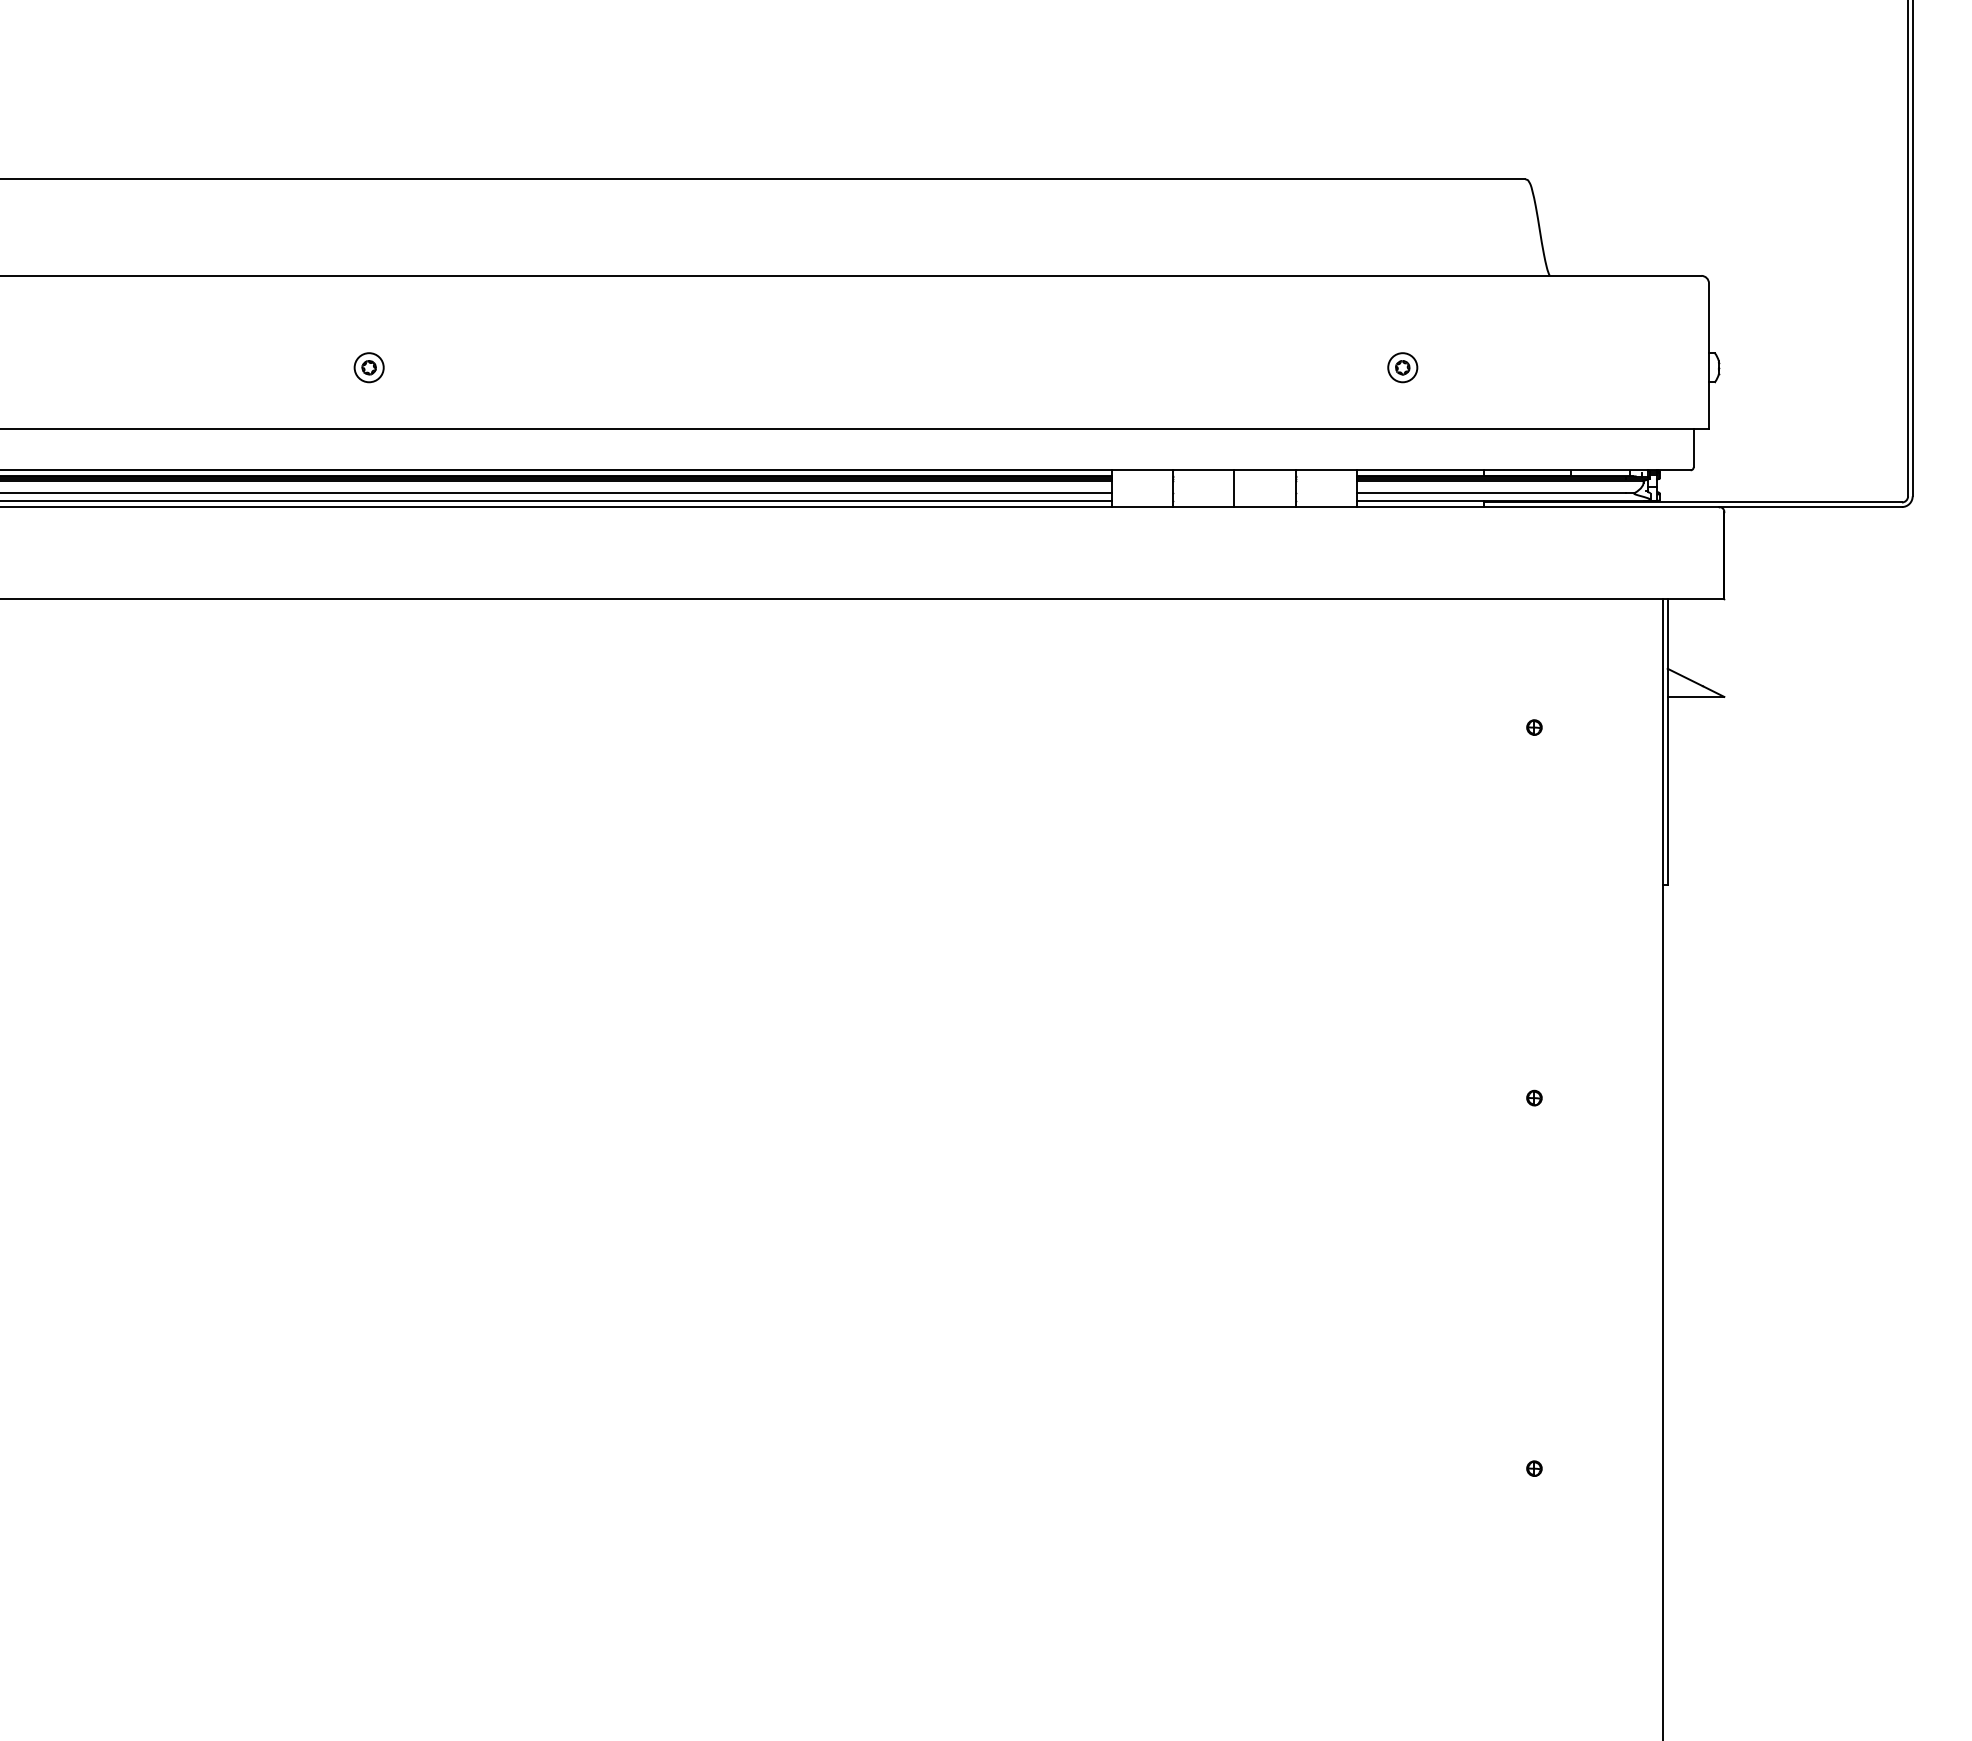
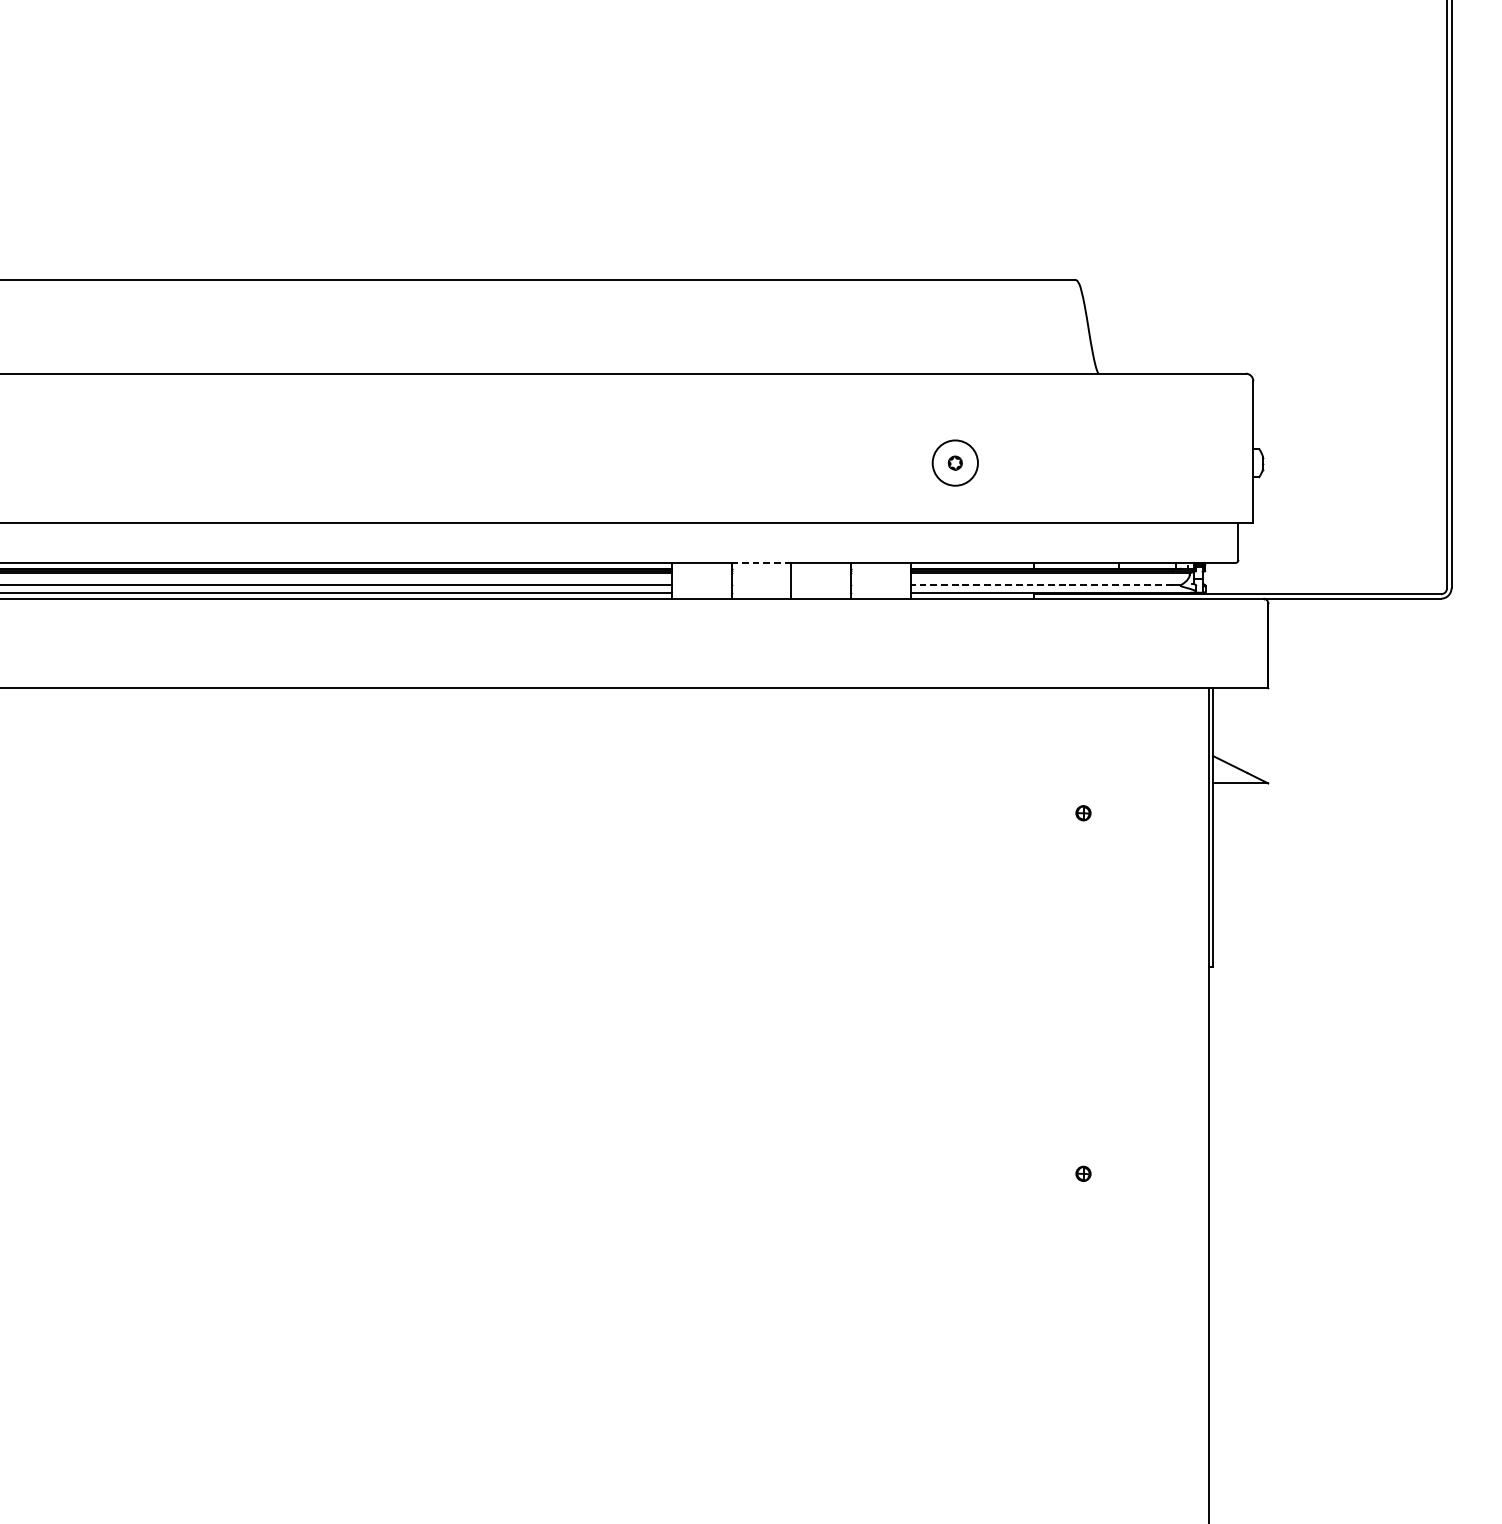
circle: (1402, 367) -> (955, 462), size x1.6
line: (1203, 470) -> (761, 563), solid -> dashed
line: (1491, 492) -> (1041, 584), solid -> dashed

